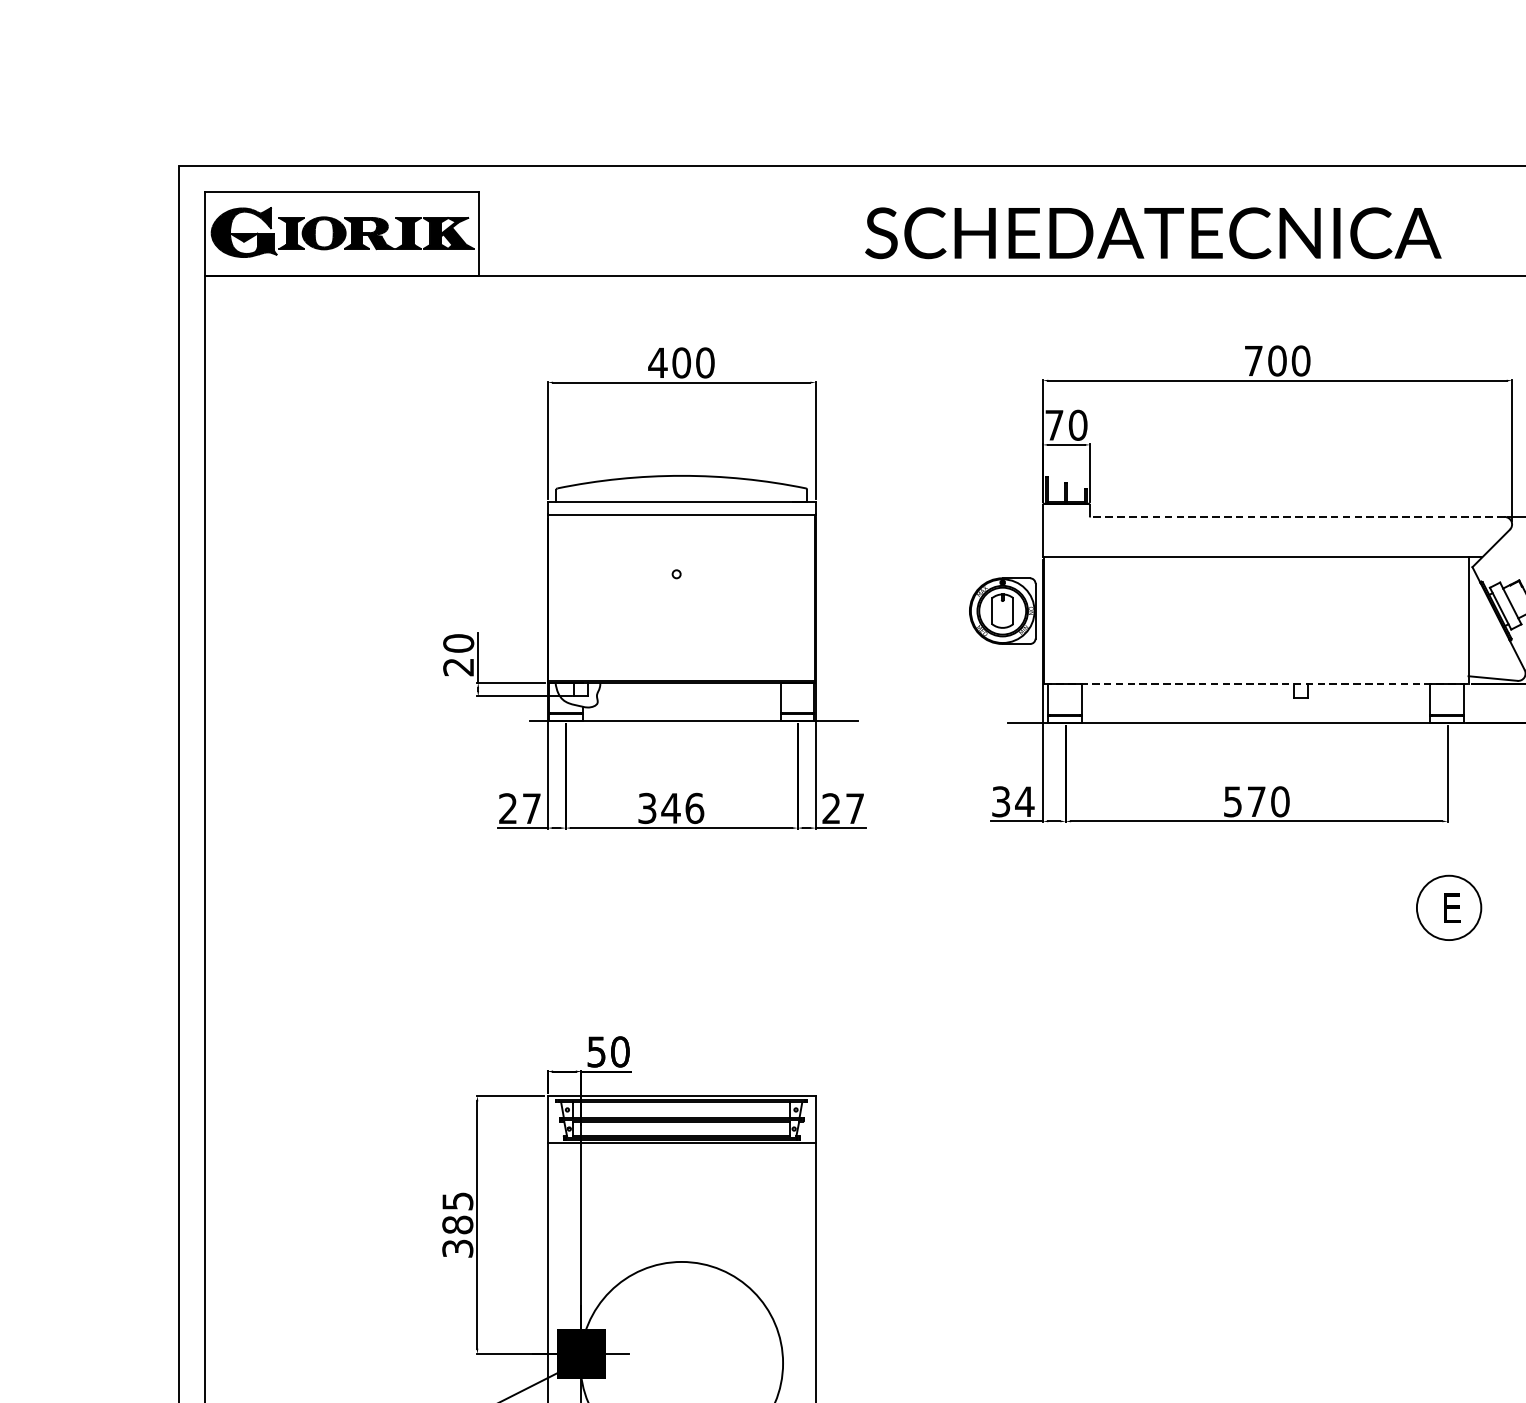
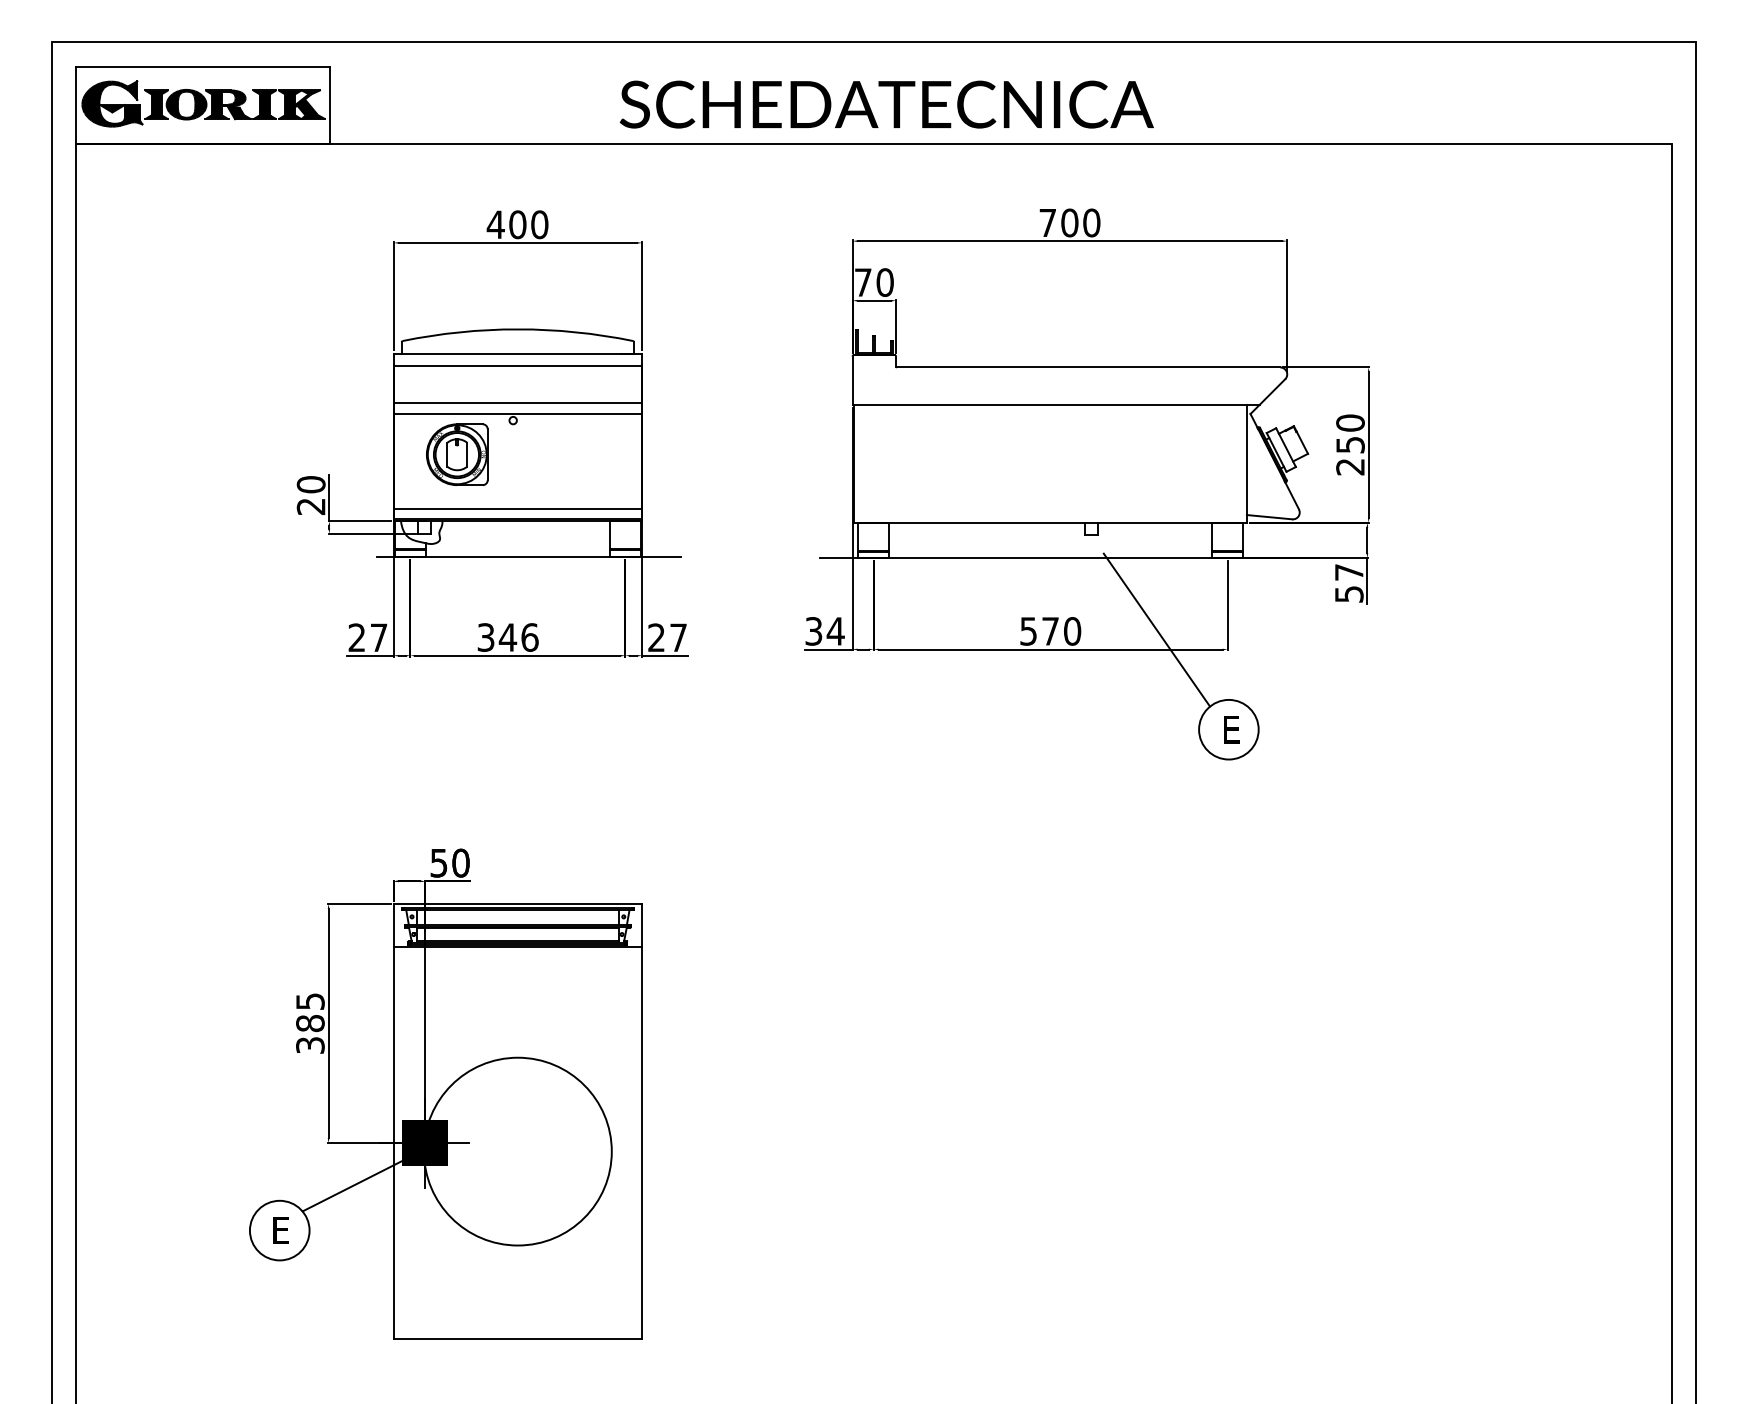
text: (1152, 233) -> (886, 104), moved
line: (1297, 516) -> (1088, 367), dashed -> solid
line: (681, 555) -> (517, 403), added
line: (681, 567) -> (517, 414), added
part: (1002, 610) -> (457, 454), moved
line: (681, 670) -> (517, 509), added
line: (1256, 684) -> (1050, 522), dashed -> solid
line: (1370, 799) -> (1156, 629), added

